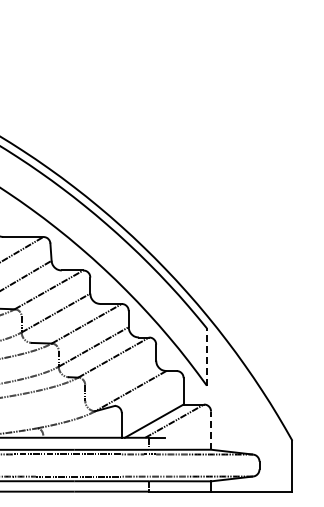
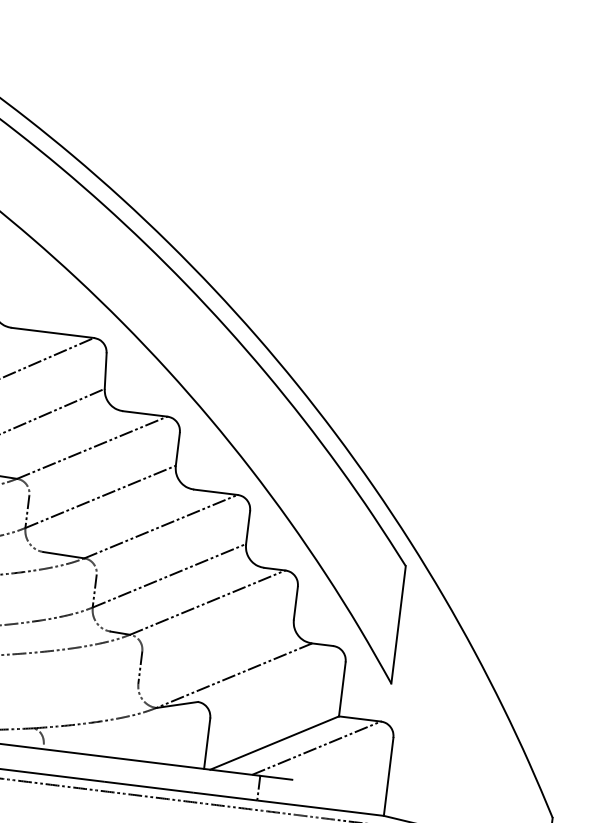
line: (206, 357) -> (397, 625), dashed -> solid
line: (211, 430) -> (389, 776), dashed -> solid

